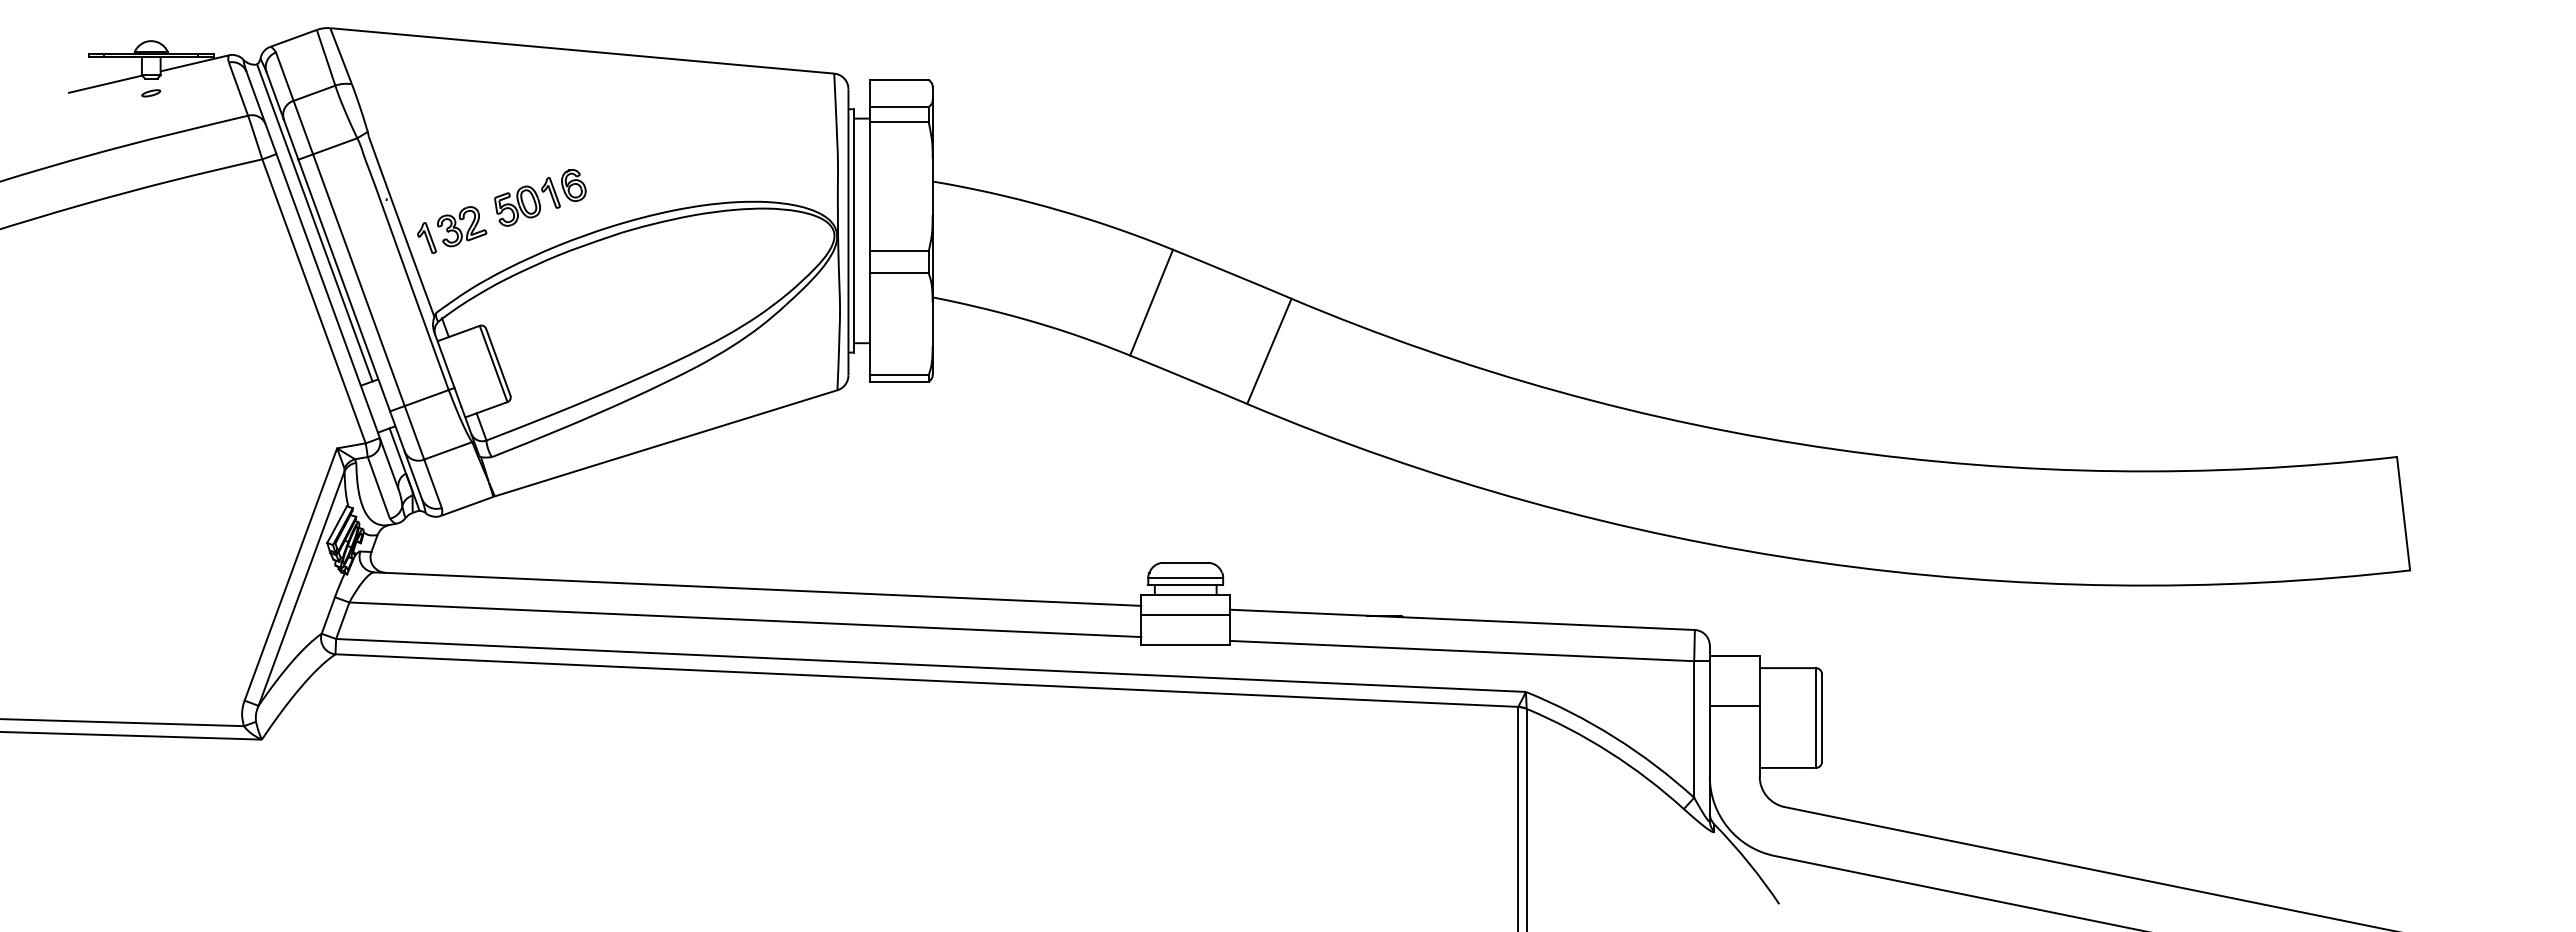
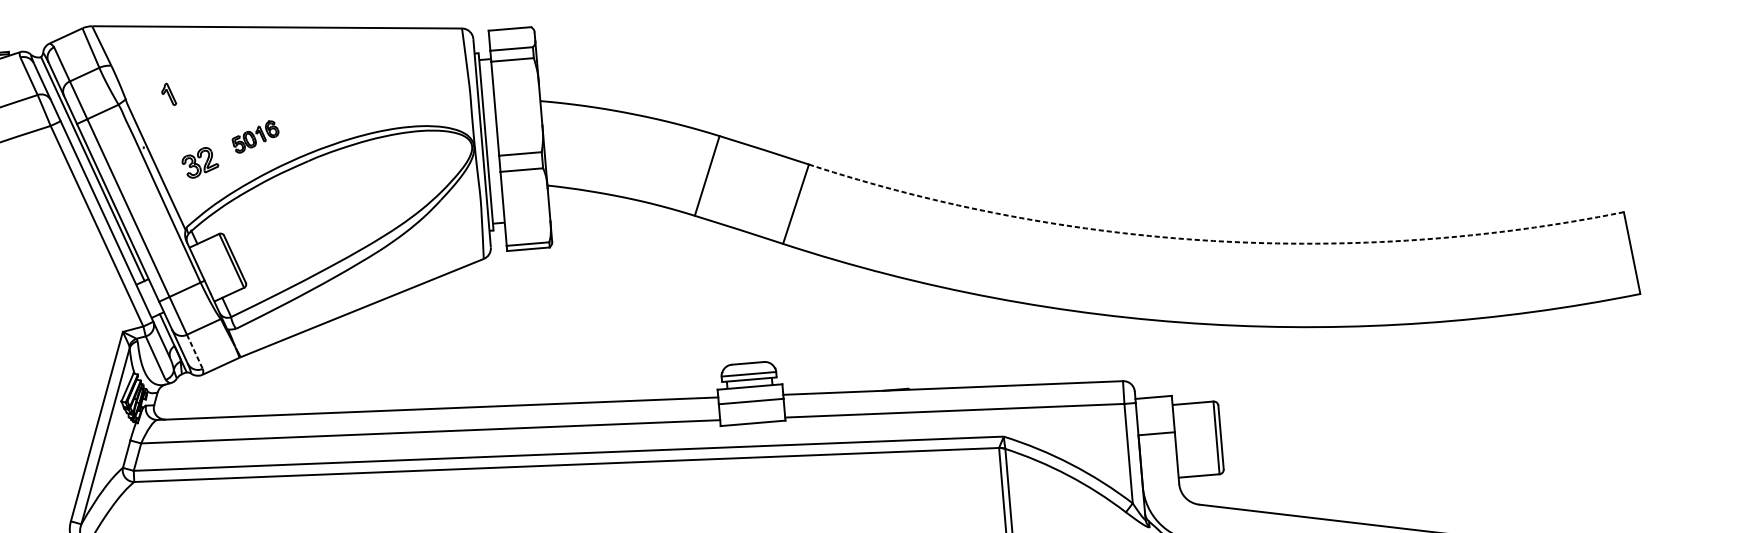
part: (540, 197) -> (255, 136), size x0.7
part: (426, 237) -> (168, 94), moved
arc: (1834, 449) -> (1213, 241), solid -> dashed
line: (433, 483) -> (195, 351), solid -> dashed

